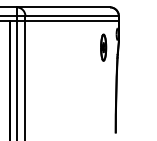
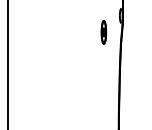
part: (103, 47) -> (103, 32), size x0.71

